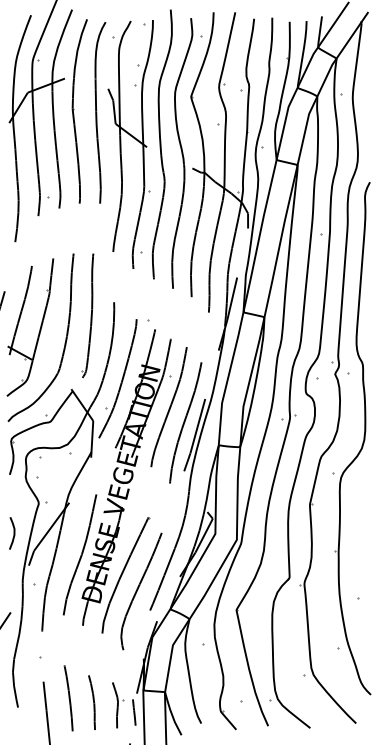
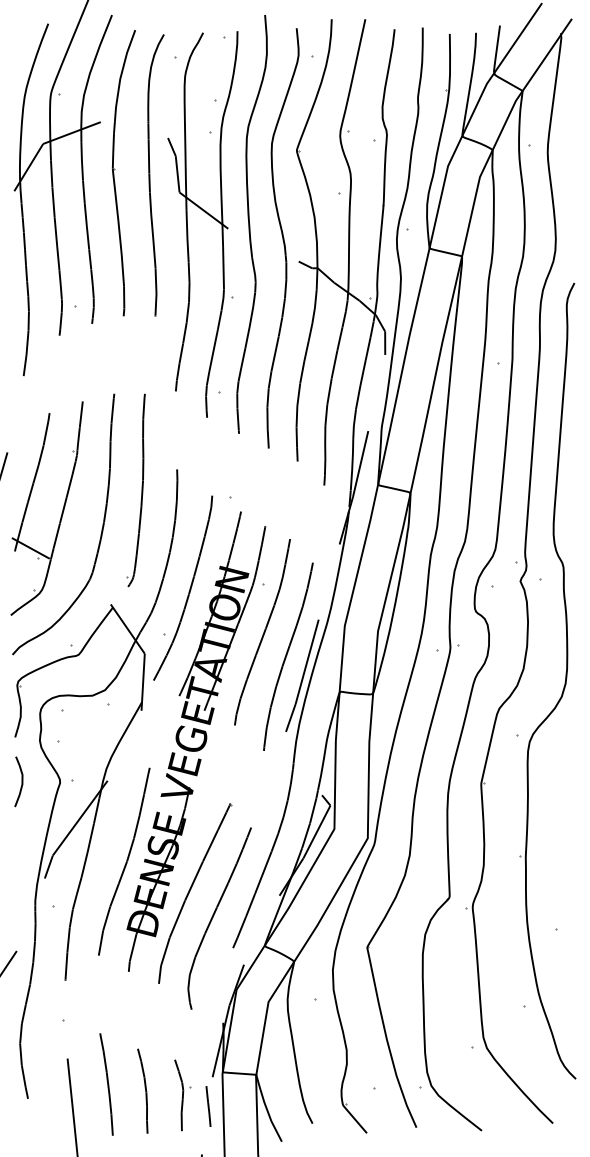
curve: (13, 533) -> (20, 781), moved

